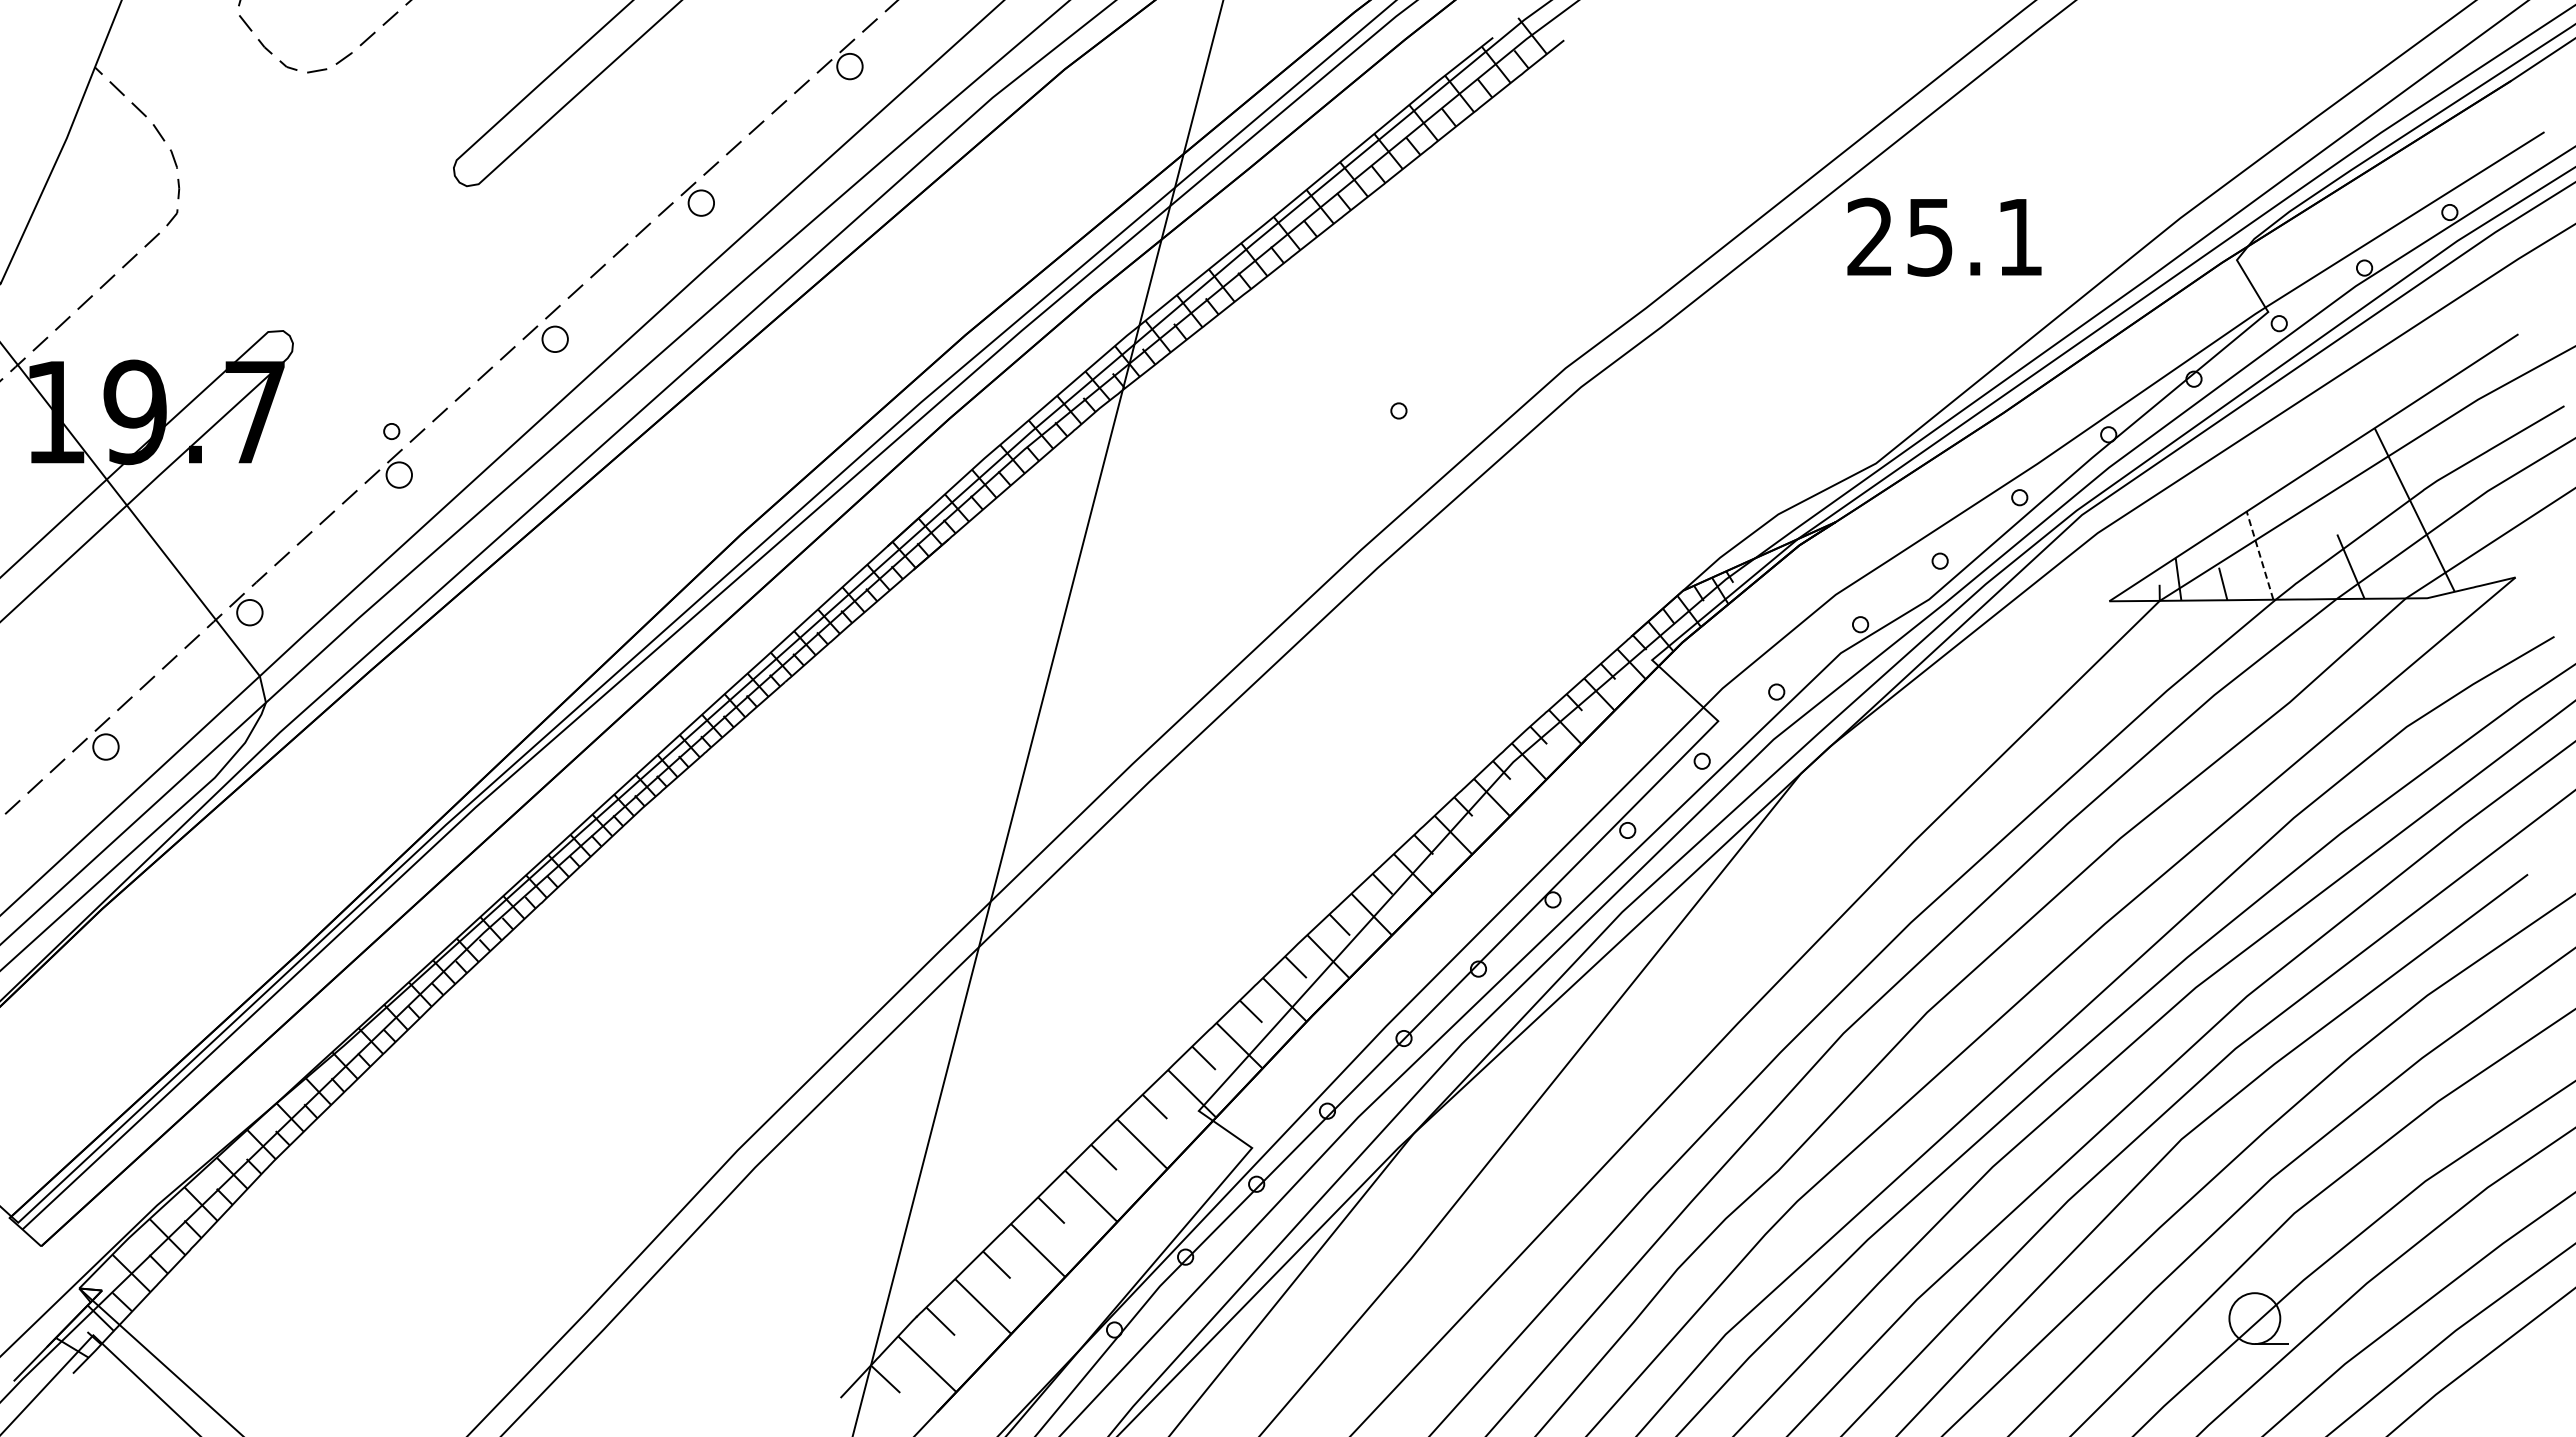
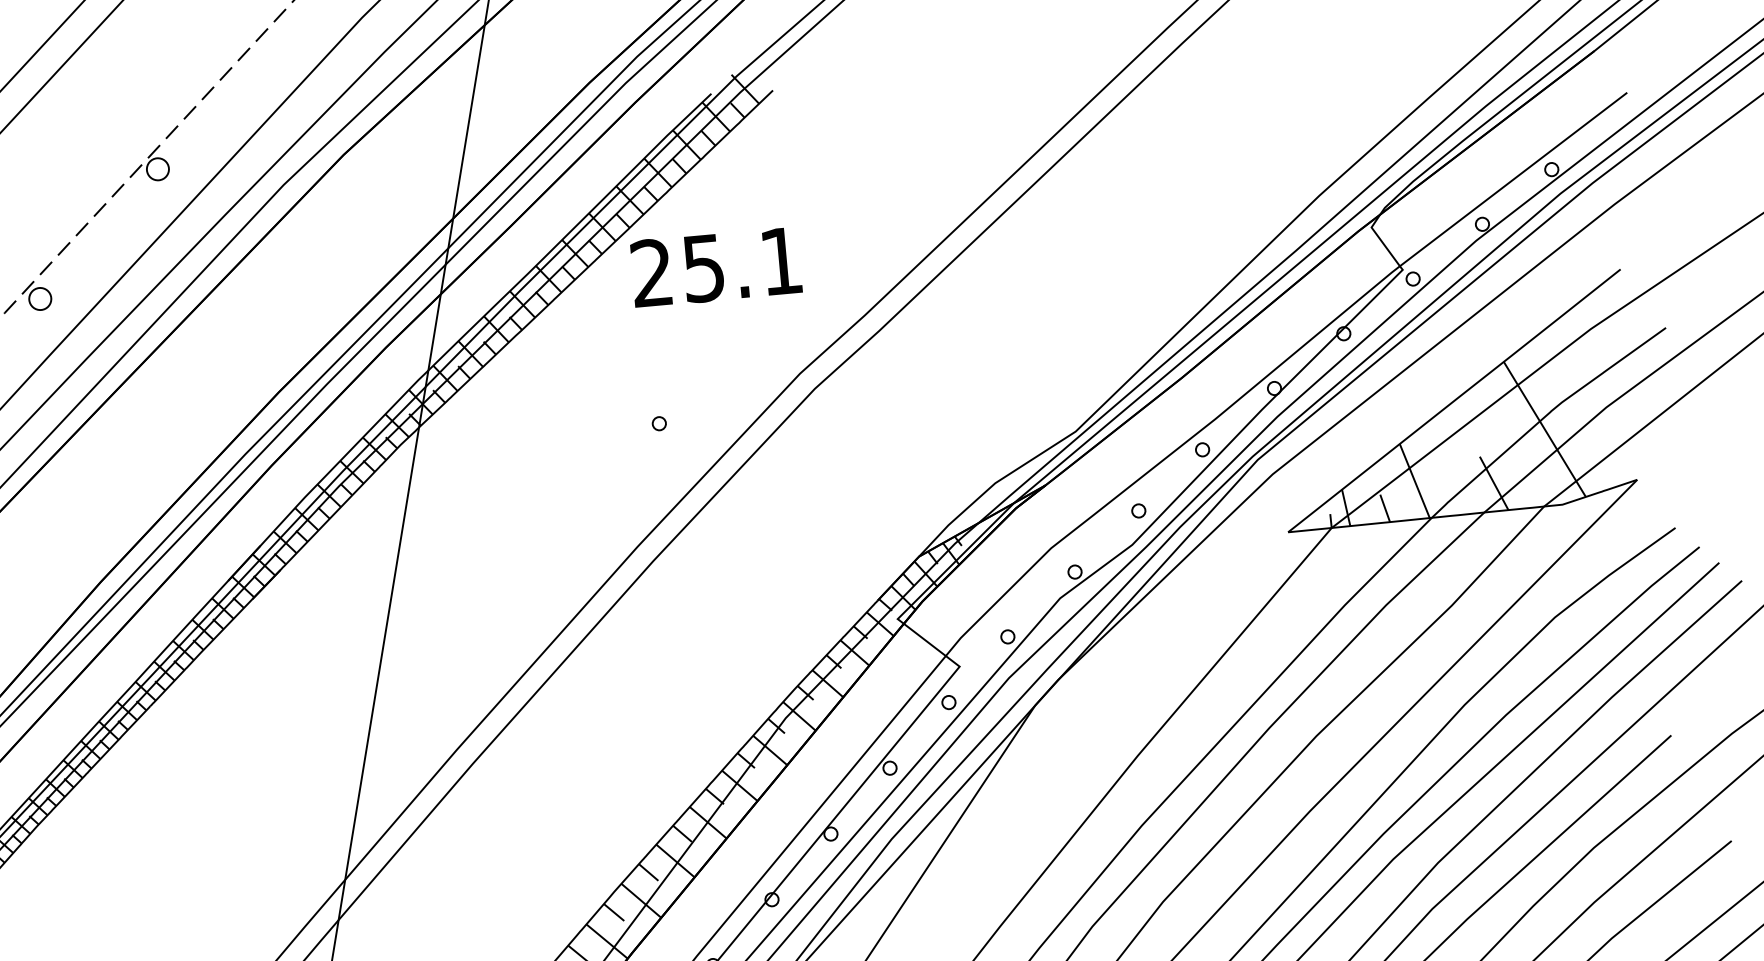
text: (1944, 236) -> (716, 266), moved
line: (2259, 555) -> (1414, 480), dashed -> solid

